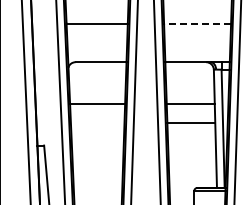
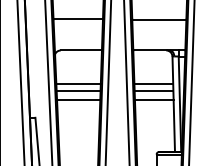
line: (197, 24) -> (159, 20), dashed -> solid
line: (97, 112) -> (78, 91), added
line: (191, 112) -> (154, 91), added
line: (97, 123) -> (78, 99), added

